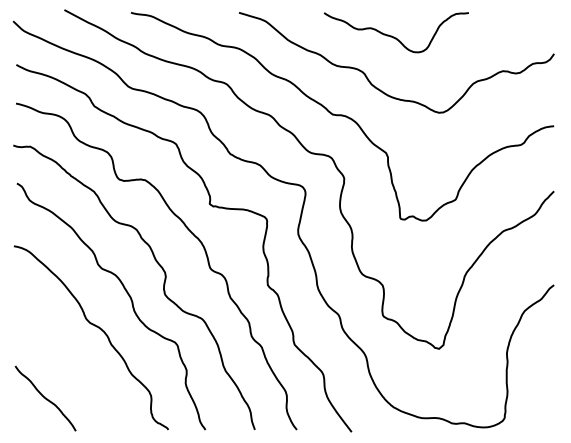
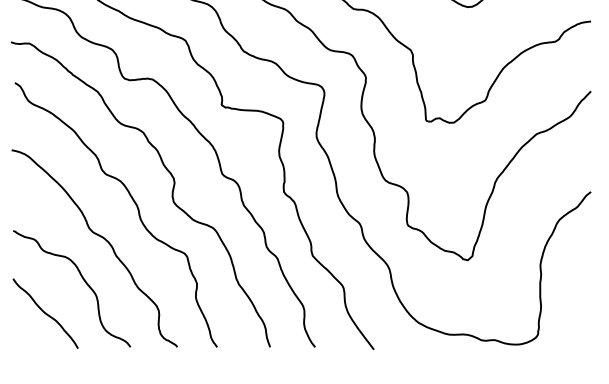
curve: (80, 367) -> (83, 280), added

